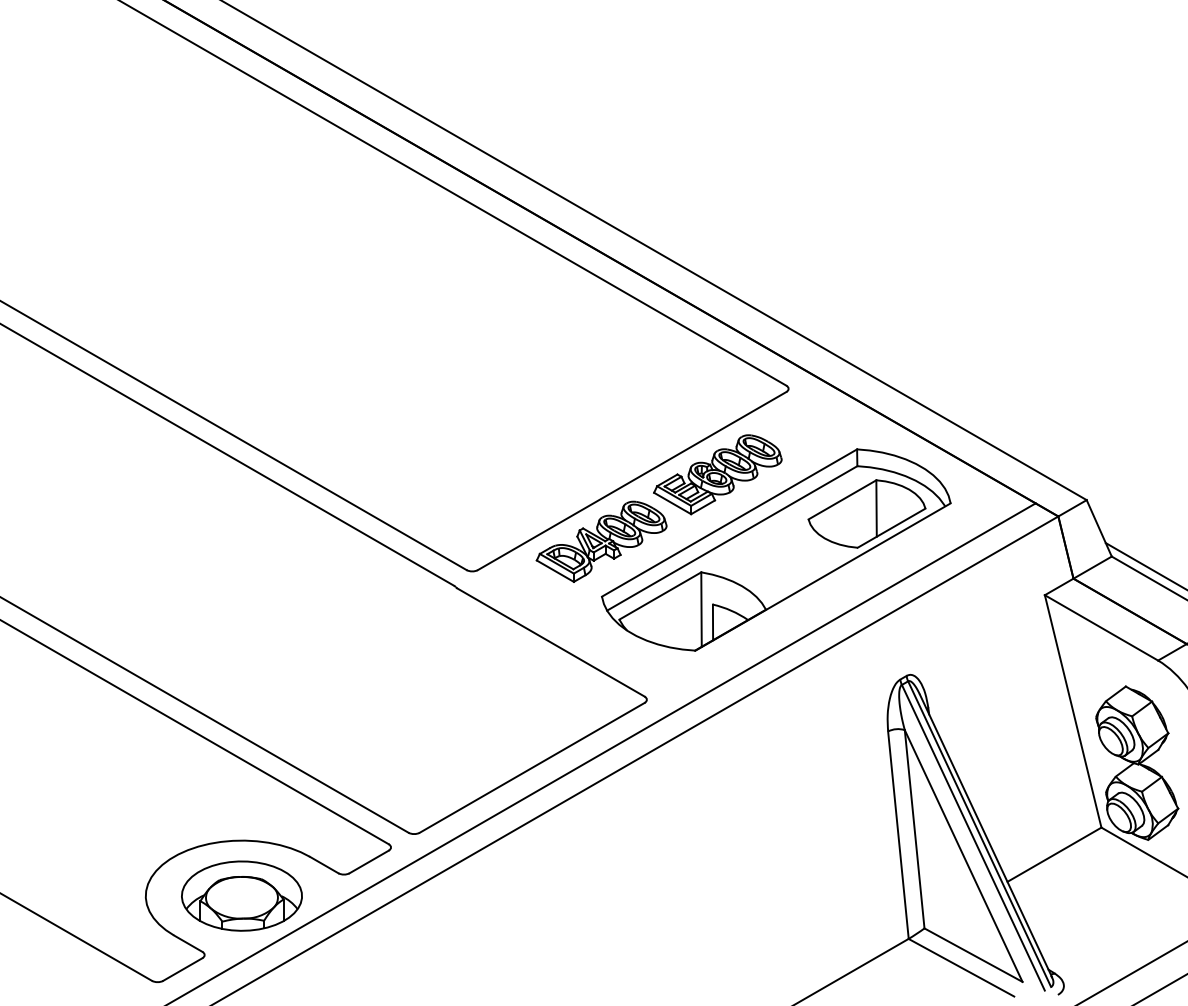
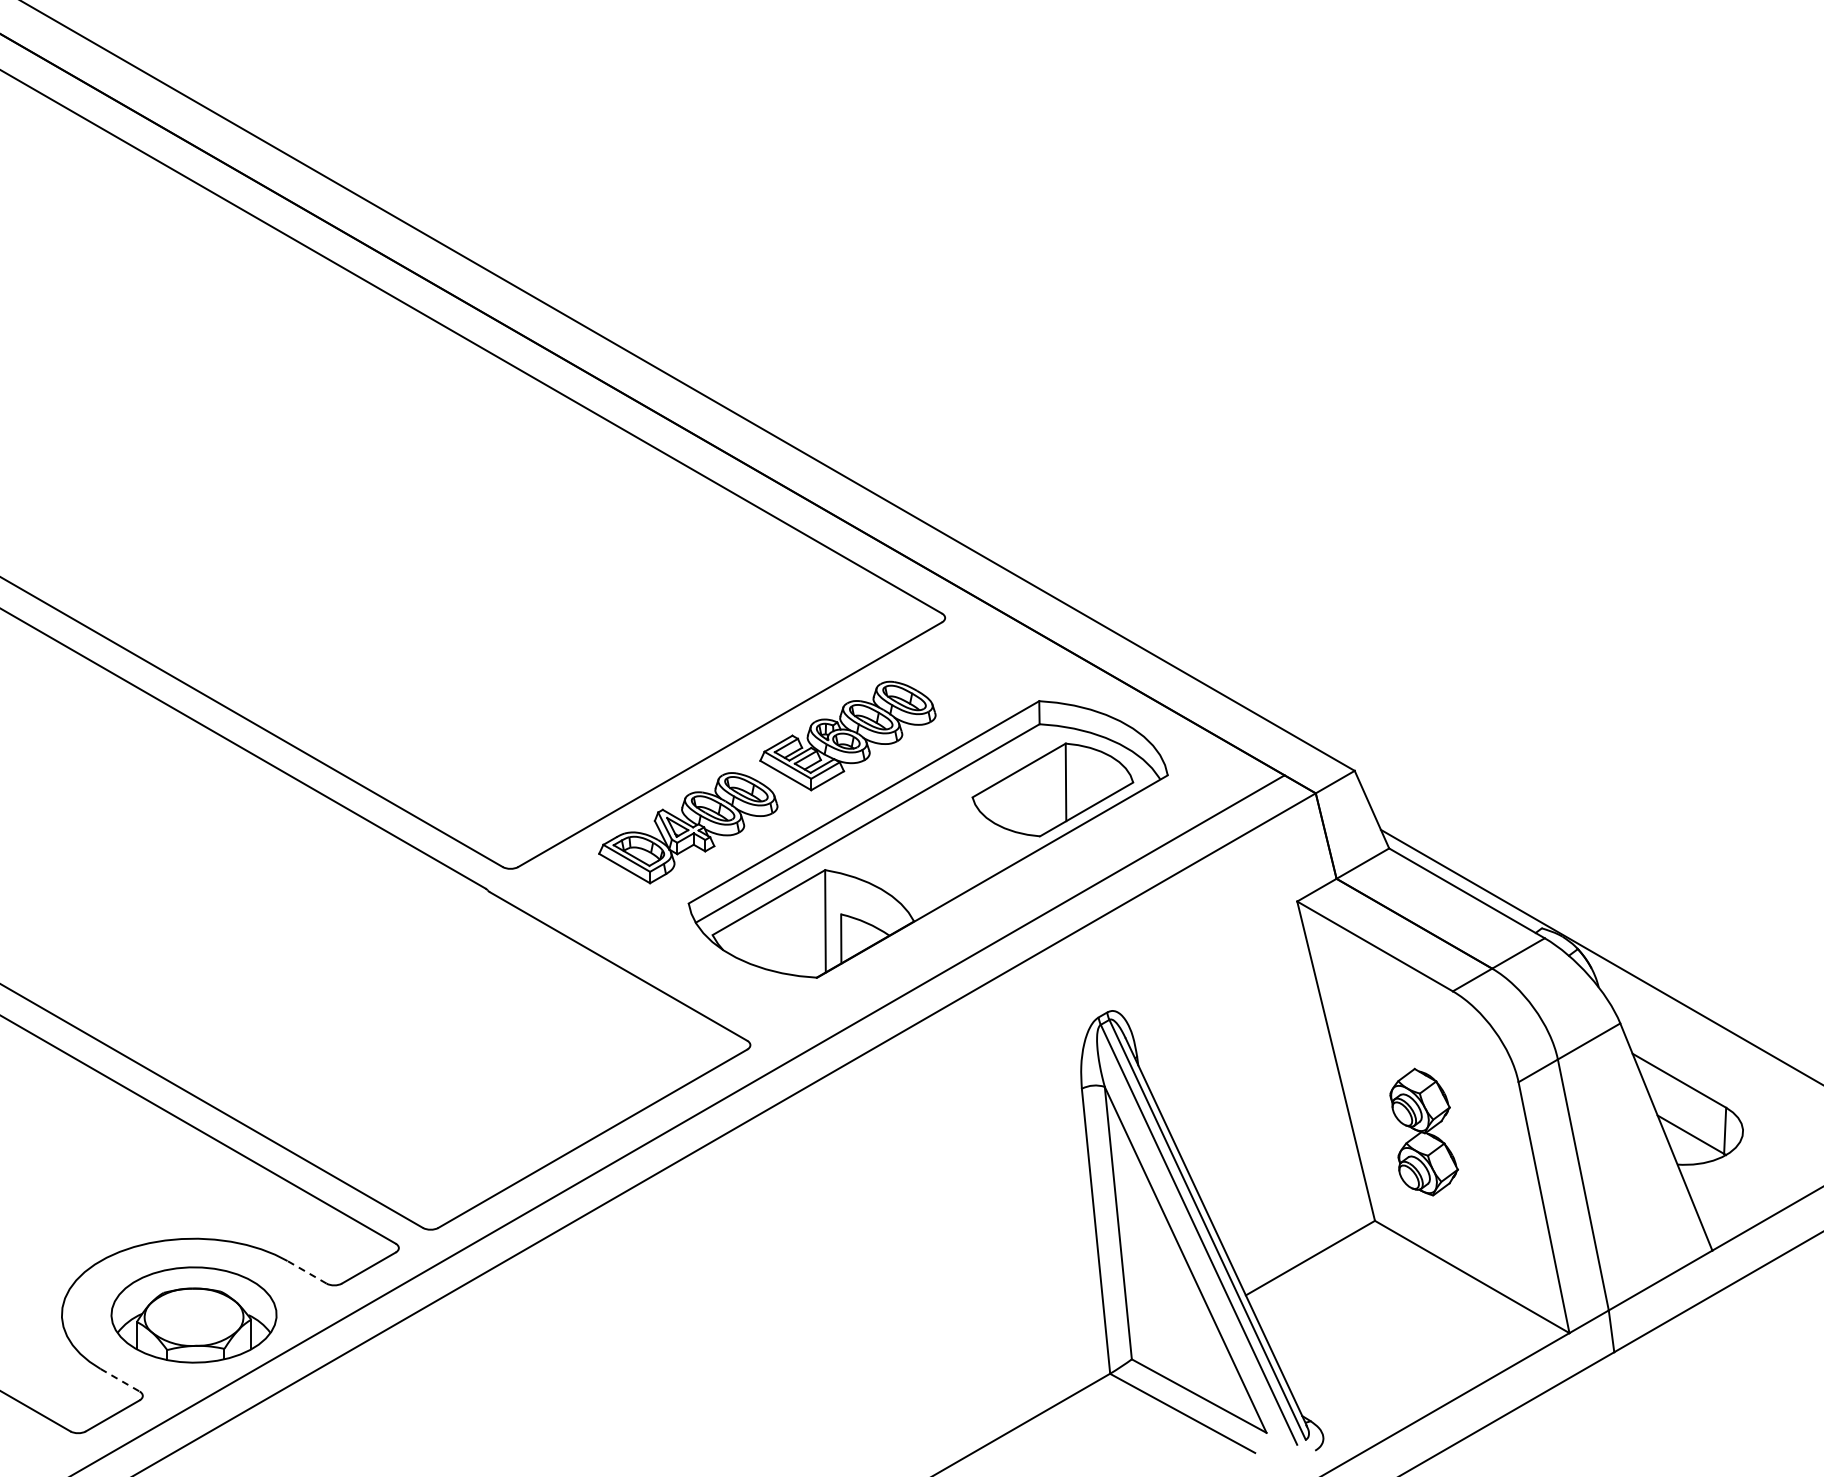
part: (1136, 762) -> (1423, 1131), size x0.6
line: (324, 865) -> (307, 1272), solid -> dashed
line: (188, 943) -> (120, 1380), solid -> dashed

